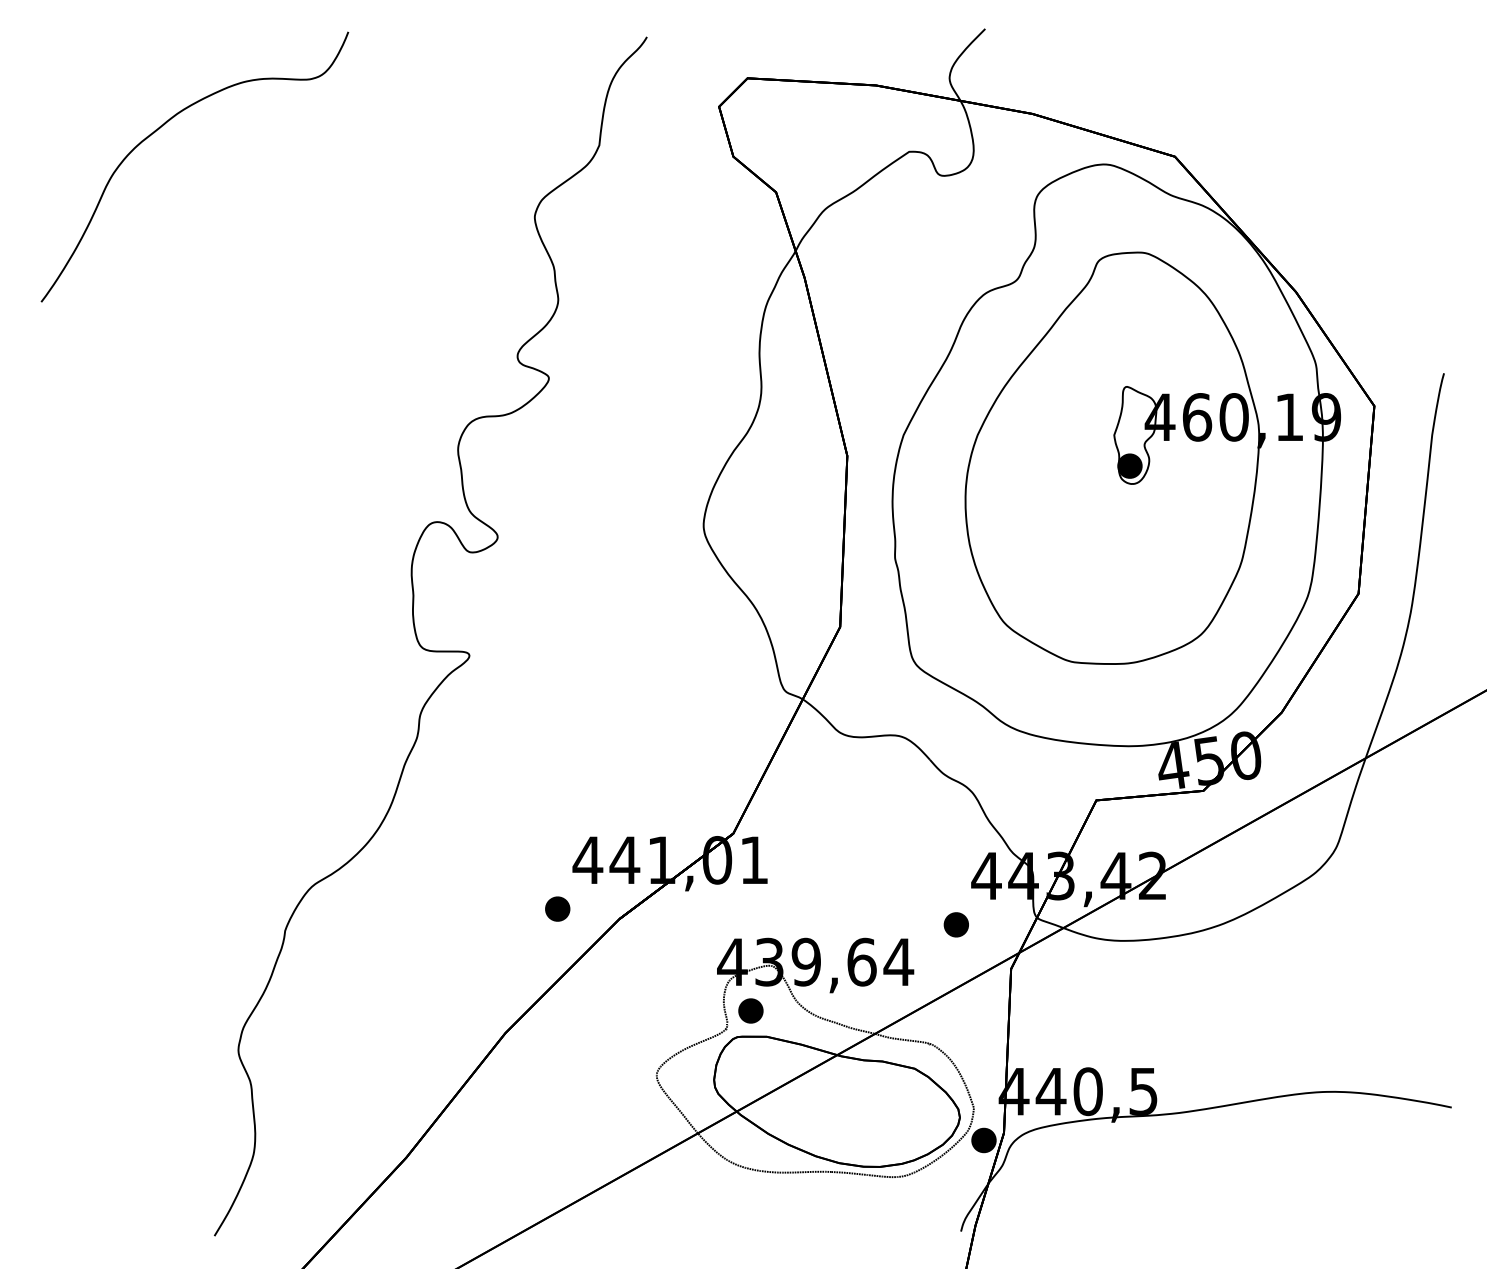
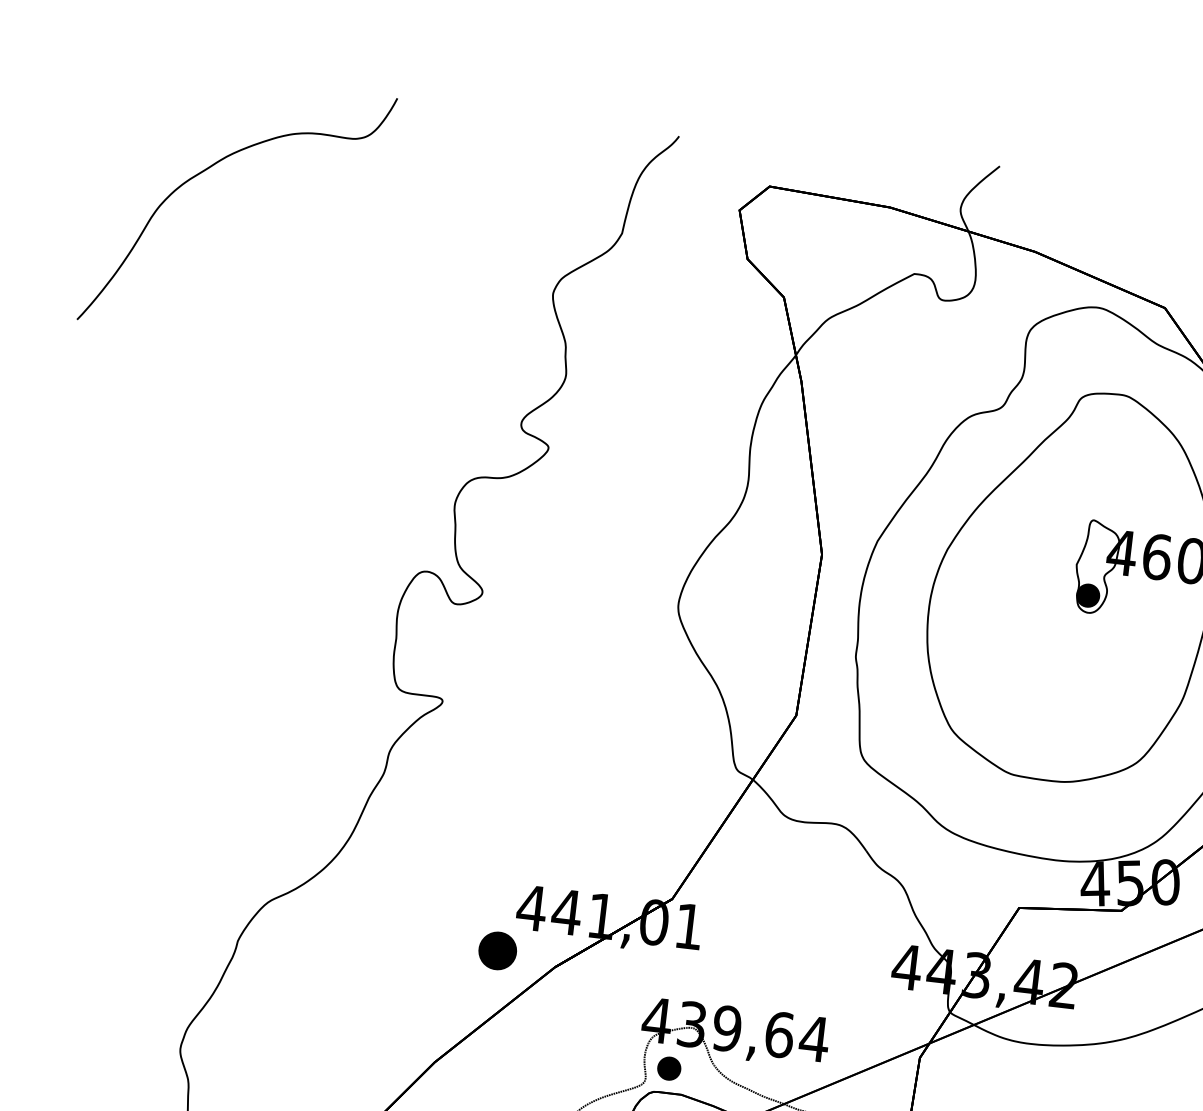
part: (557, 908) -> (497, 950), size x1.6
part: (955, 924) -> (872, 1009), removed

